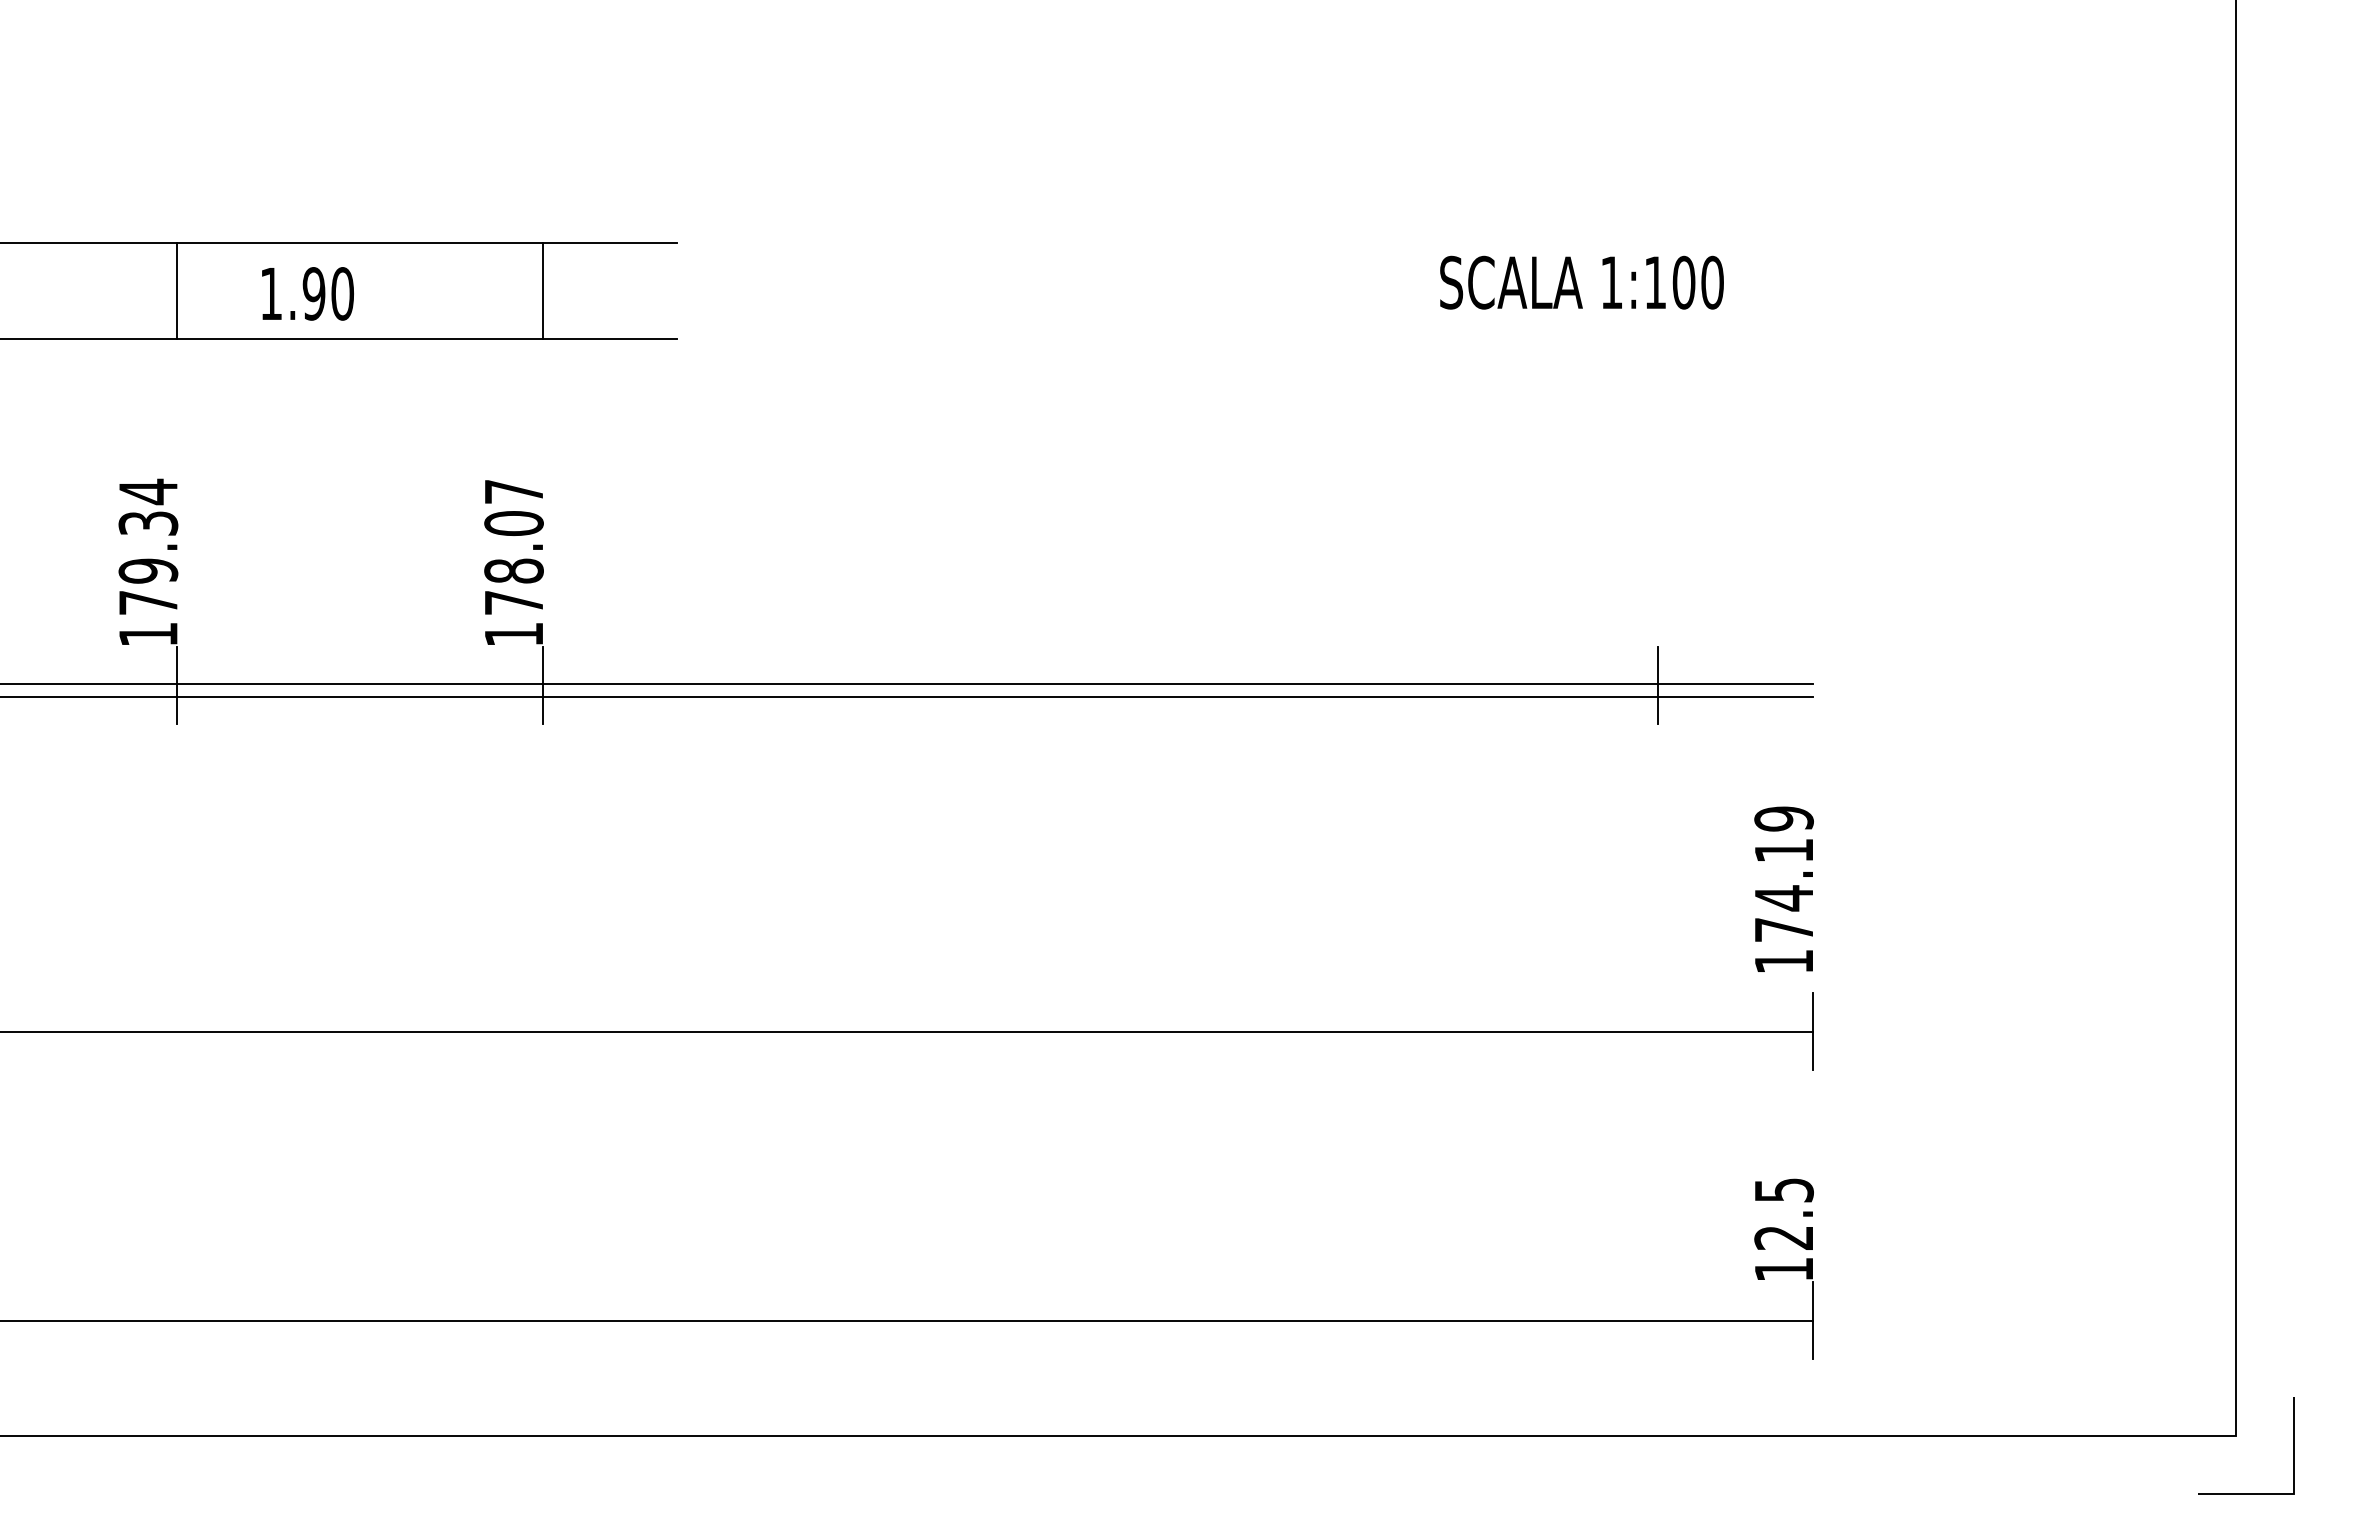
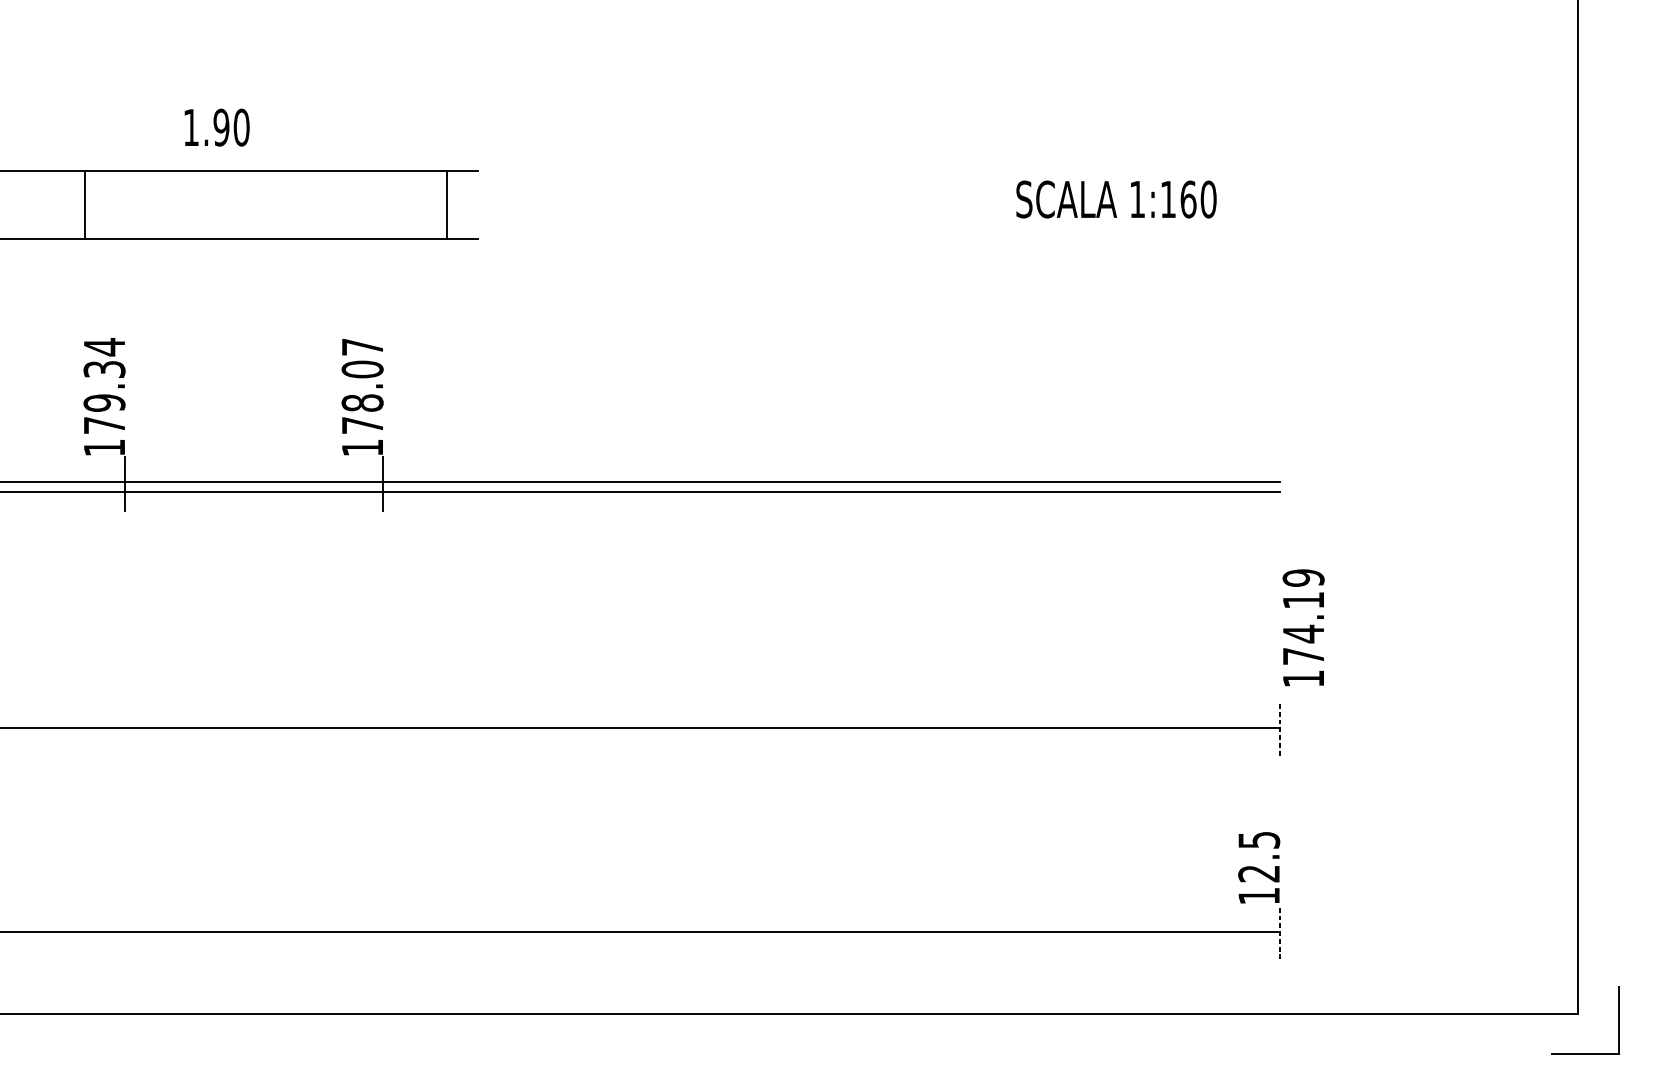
text: (1683, 282) -> (1188, 199), 1:100 -> 1:160
line: (177, 290) -> (85, 205), moved
line: (542, 290) -> (446, 205), moved
text: (307, 293) -> (216, 127), moved
line: (1657, 685) -> (1169, 483), removed
text: (1783, 888) -> (1303, 627), moved
line: (1812, 1031) -> (1279, 728), solid -> dashed
line: (1812, 1320) -> (1279, 932), solid -> dashed

